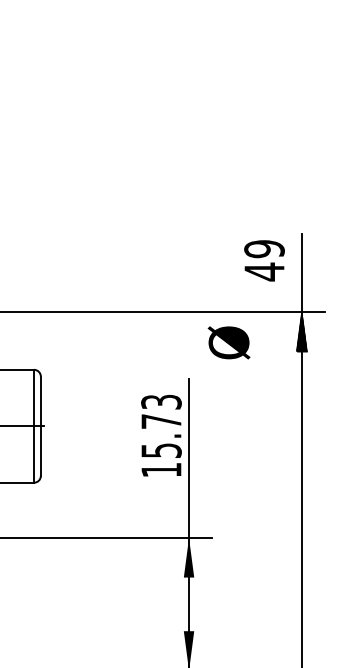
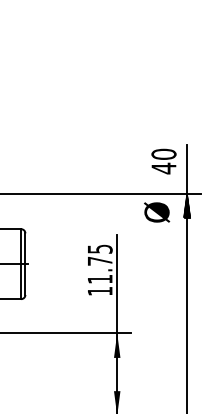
text: (263, 247) -> (163, 153), 49 -> 40
text: (229, 342) -> (157, 212), moved
text: (160, 425) -> (99, 263), 15.73 -> 11.75

